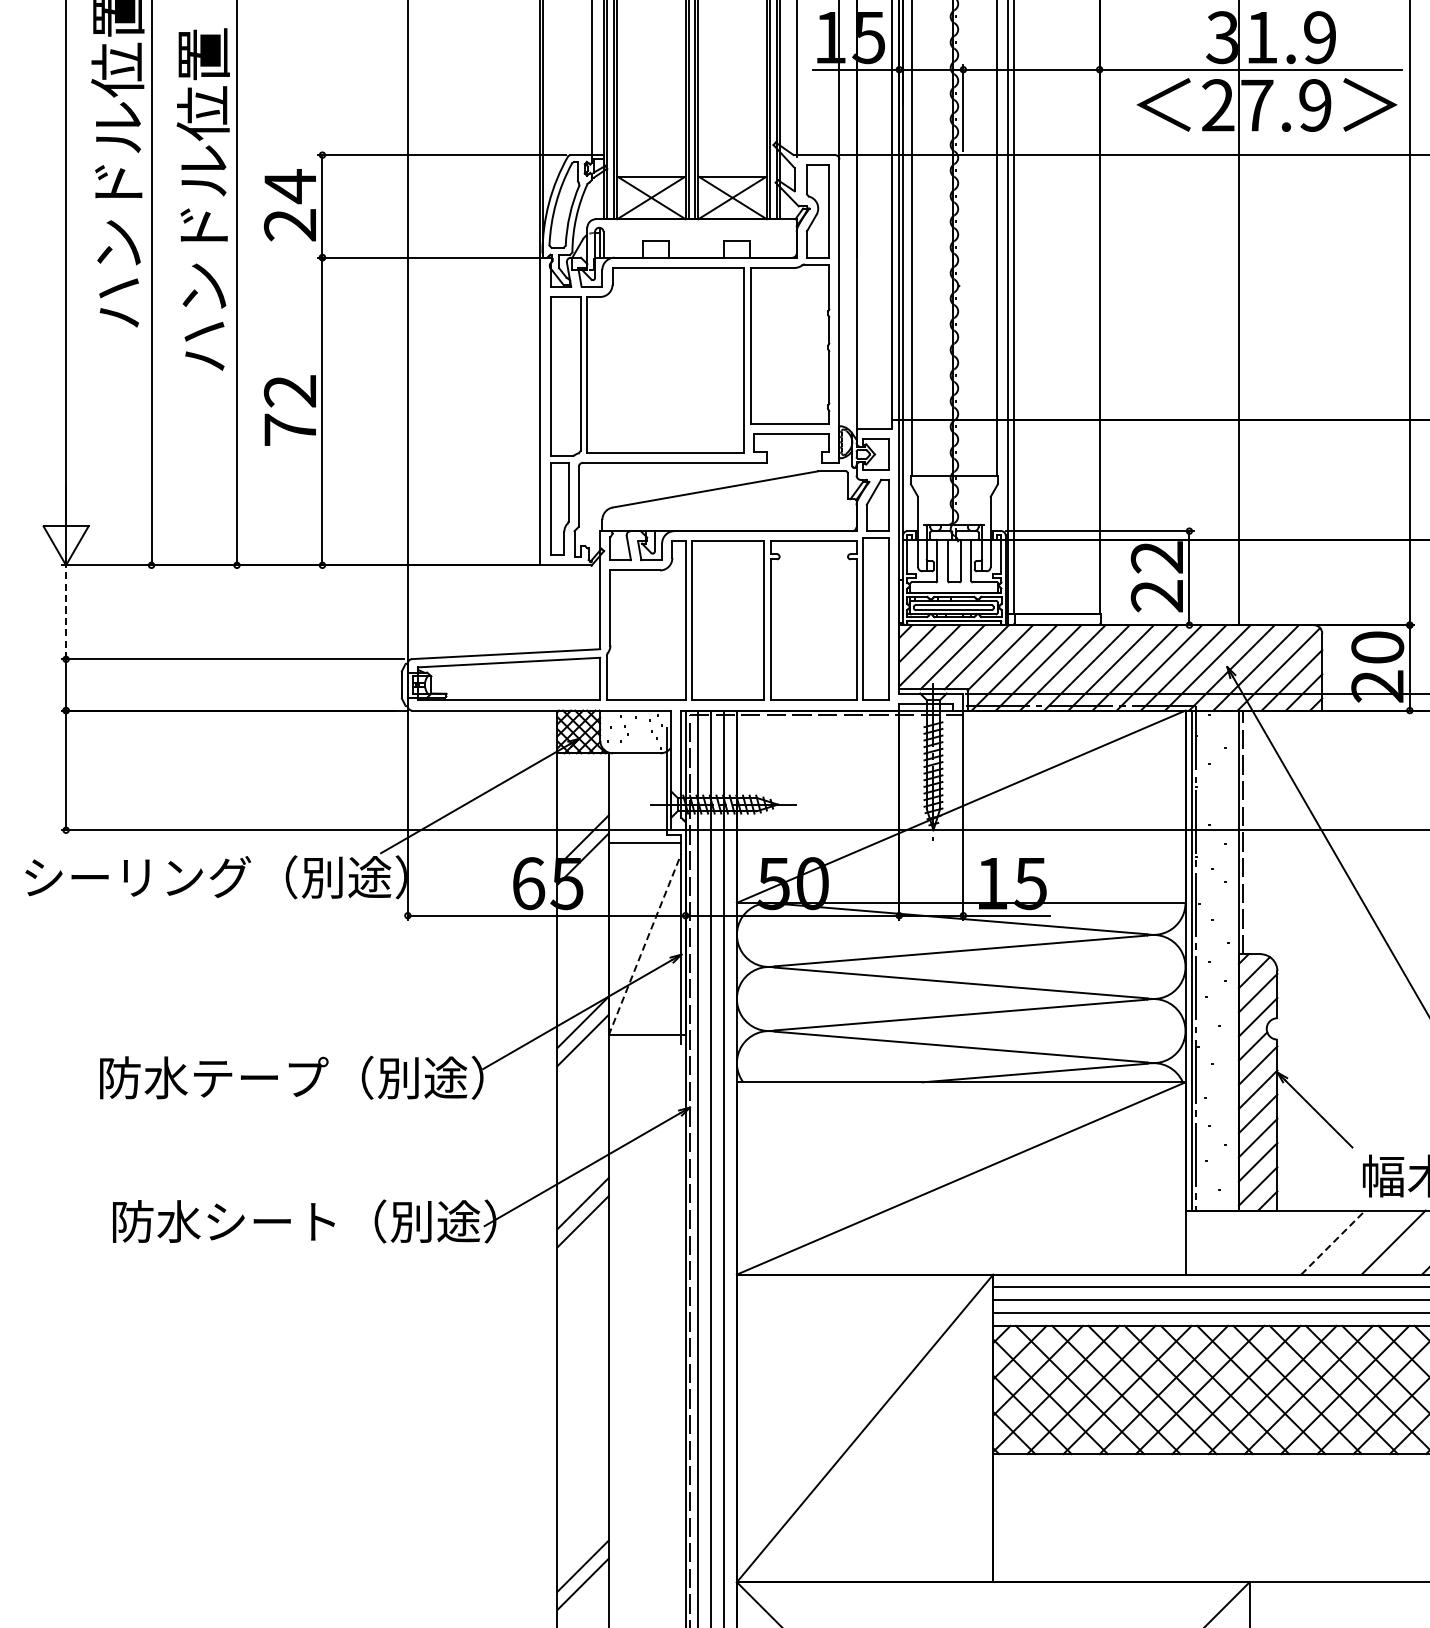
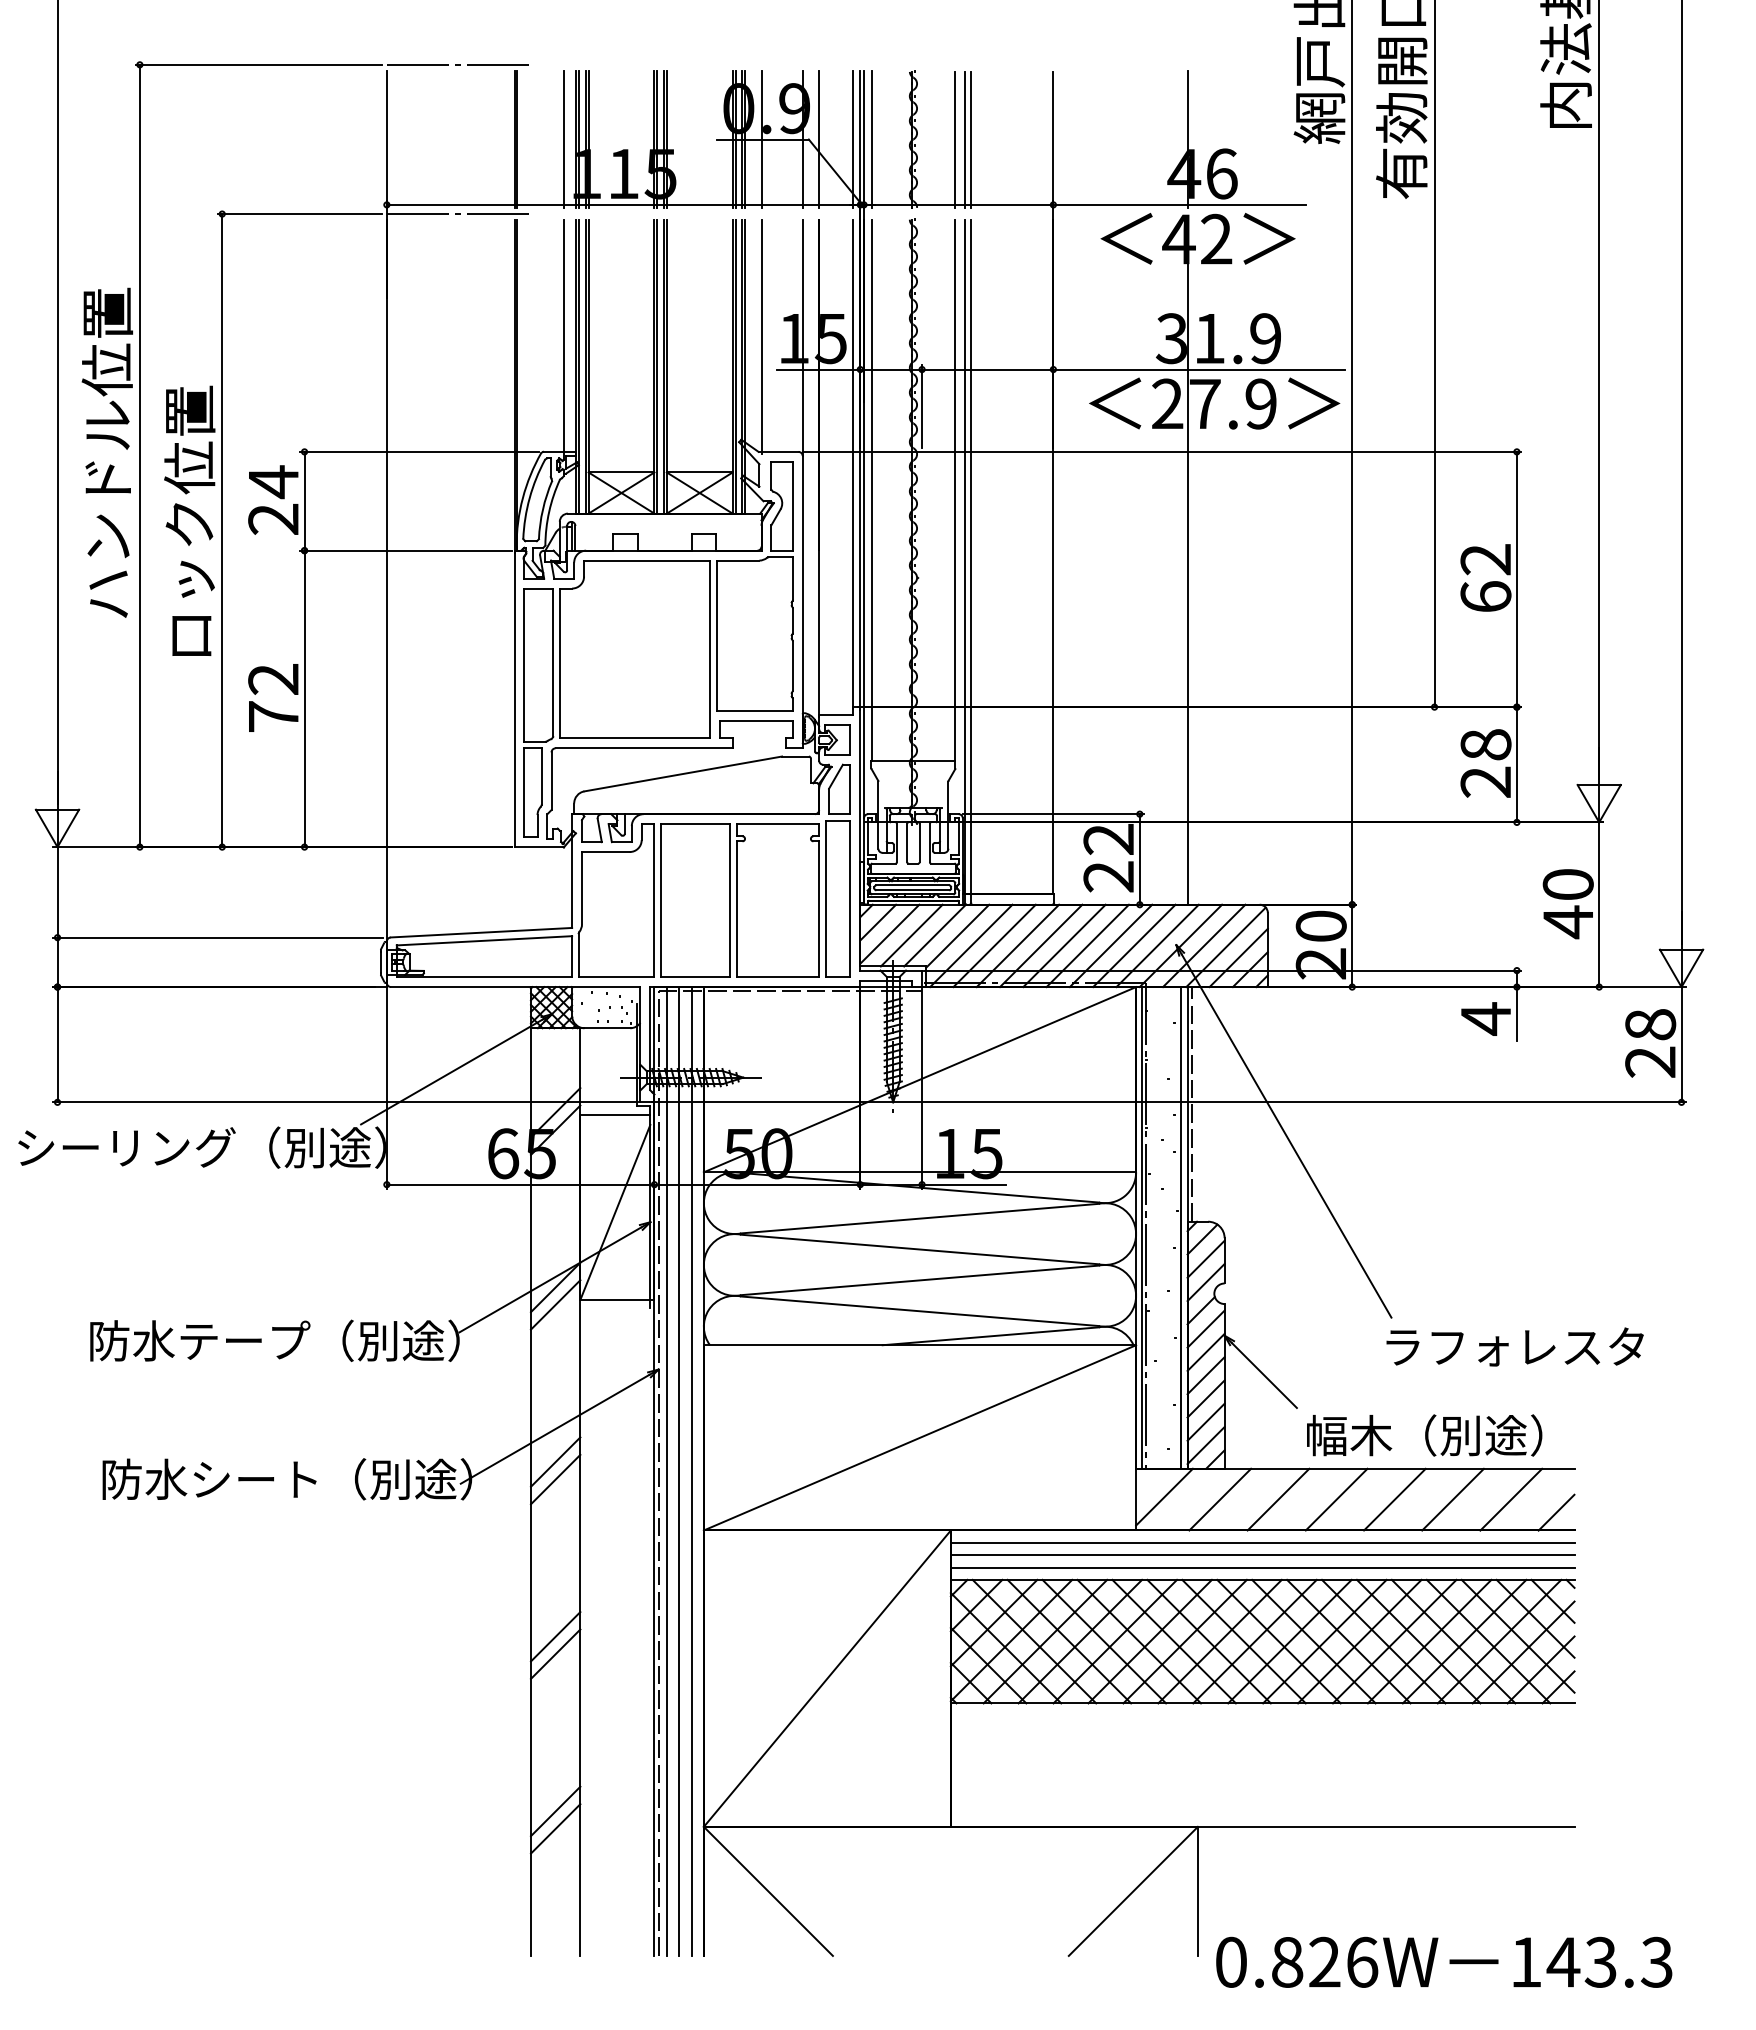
text: (203, 199) -> (189, 494), ハンドル位置 -> ロック位置
line: (66, 611) -> (57, 891), dashed -> solid
line: (645, 944) -> (615, 1212), dashed -> solid
line: (1232, 960) -> (1181, 1227), added
line: (1214, 1239) -> (1164, 1496), added
line: (1273, 1242) -> (1220, 1499), added
line: (1333, 1242) -> (1278, 1499), dashed -> solid
line: (582, 1384) -> (555, 1636), added
line: (582, 1402) -> (555, 1653), added

